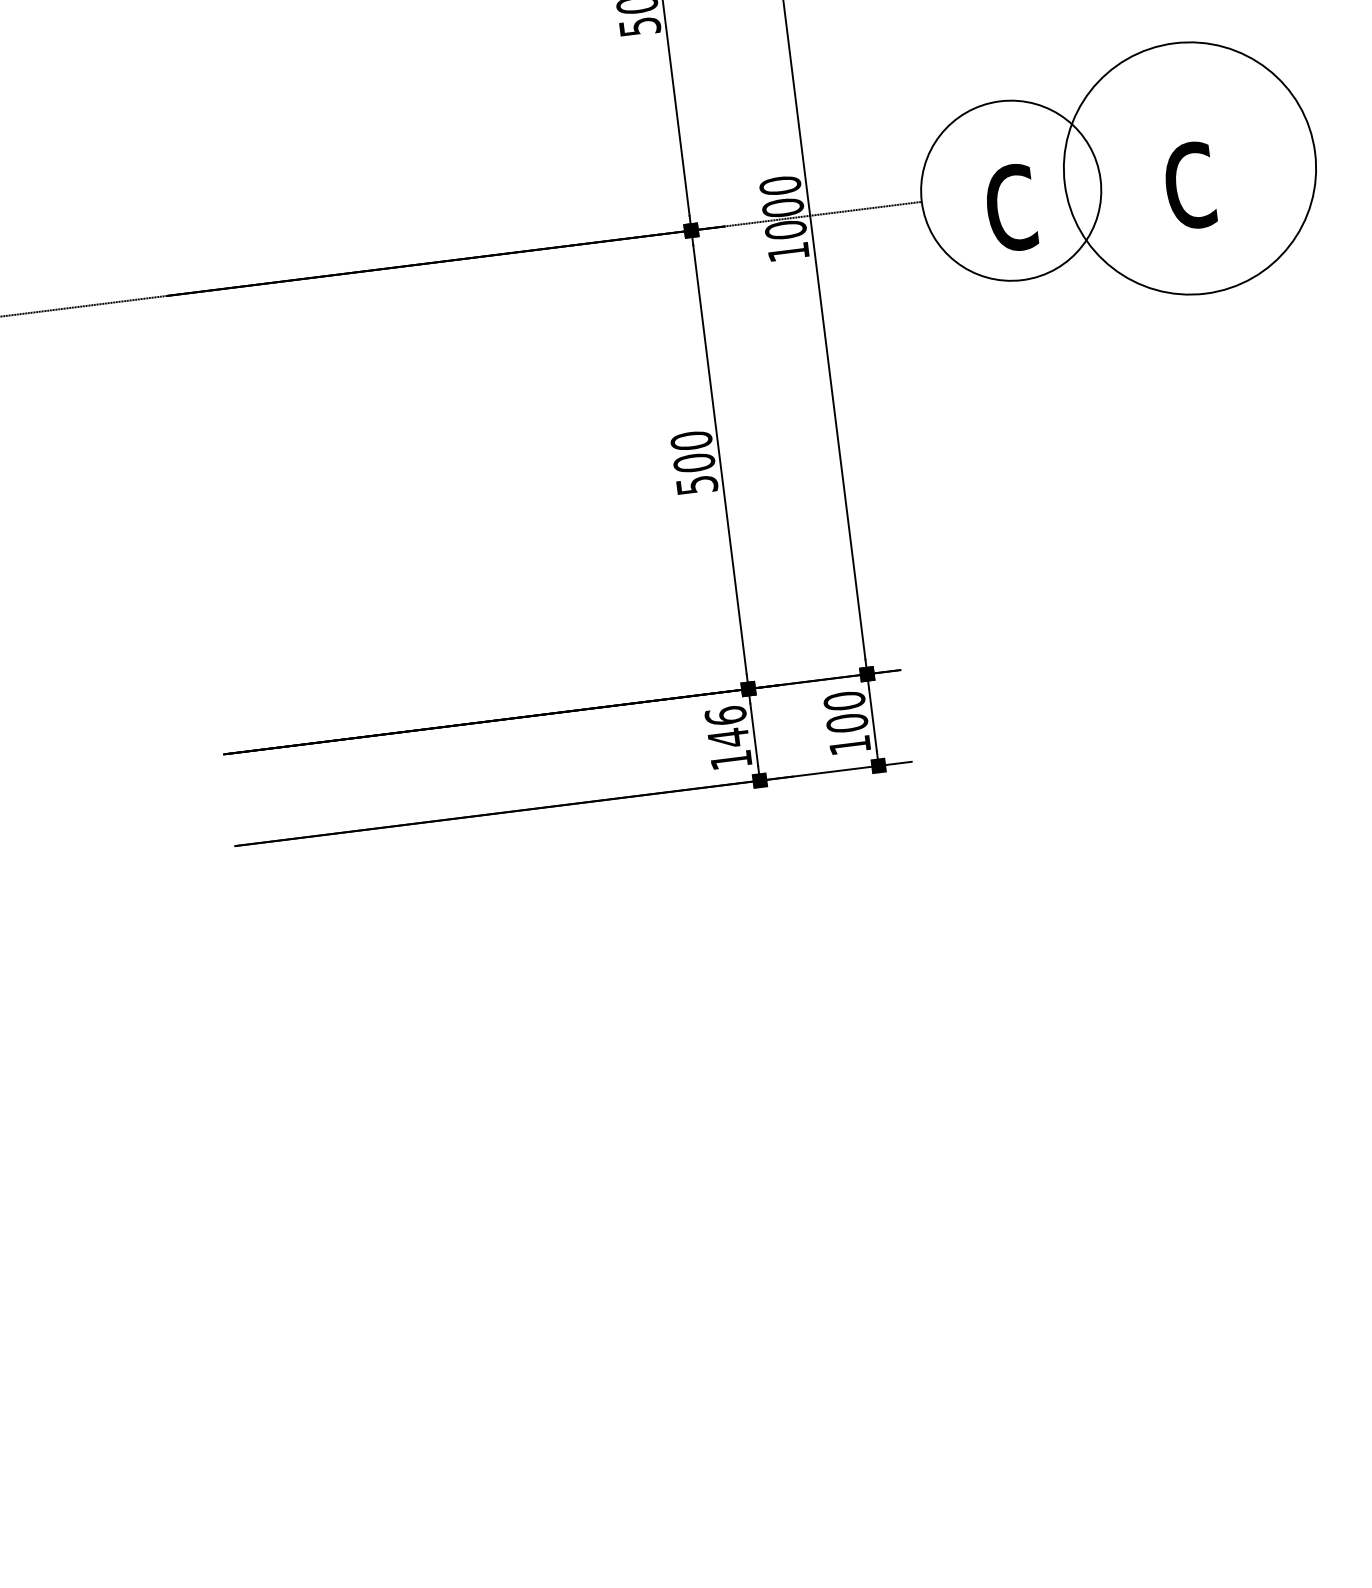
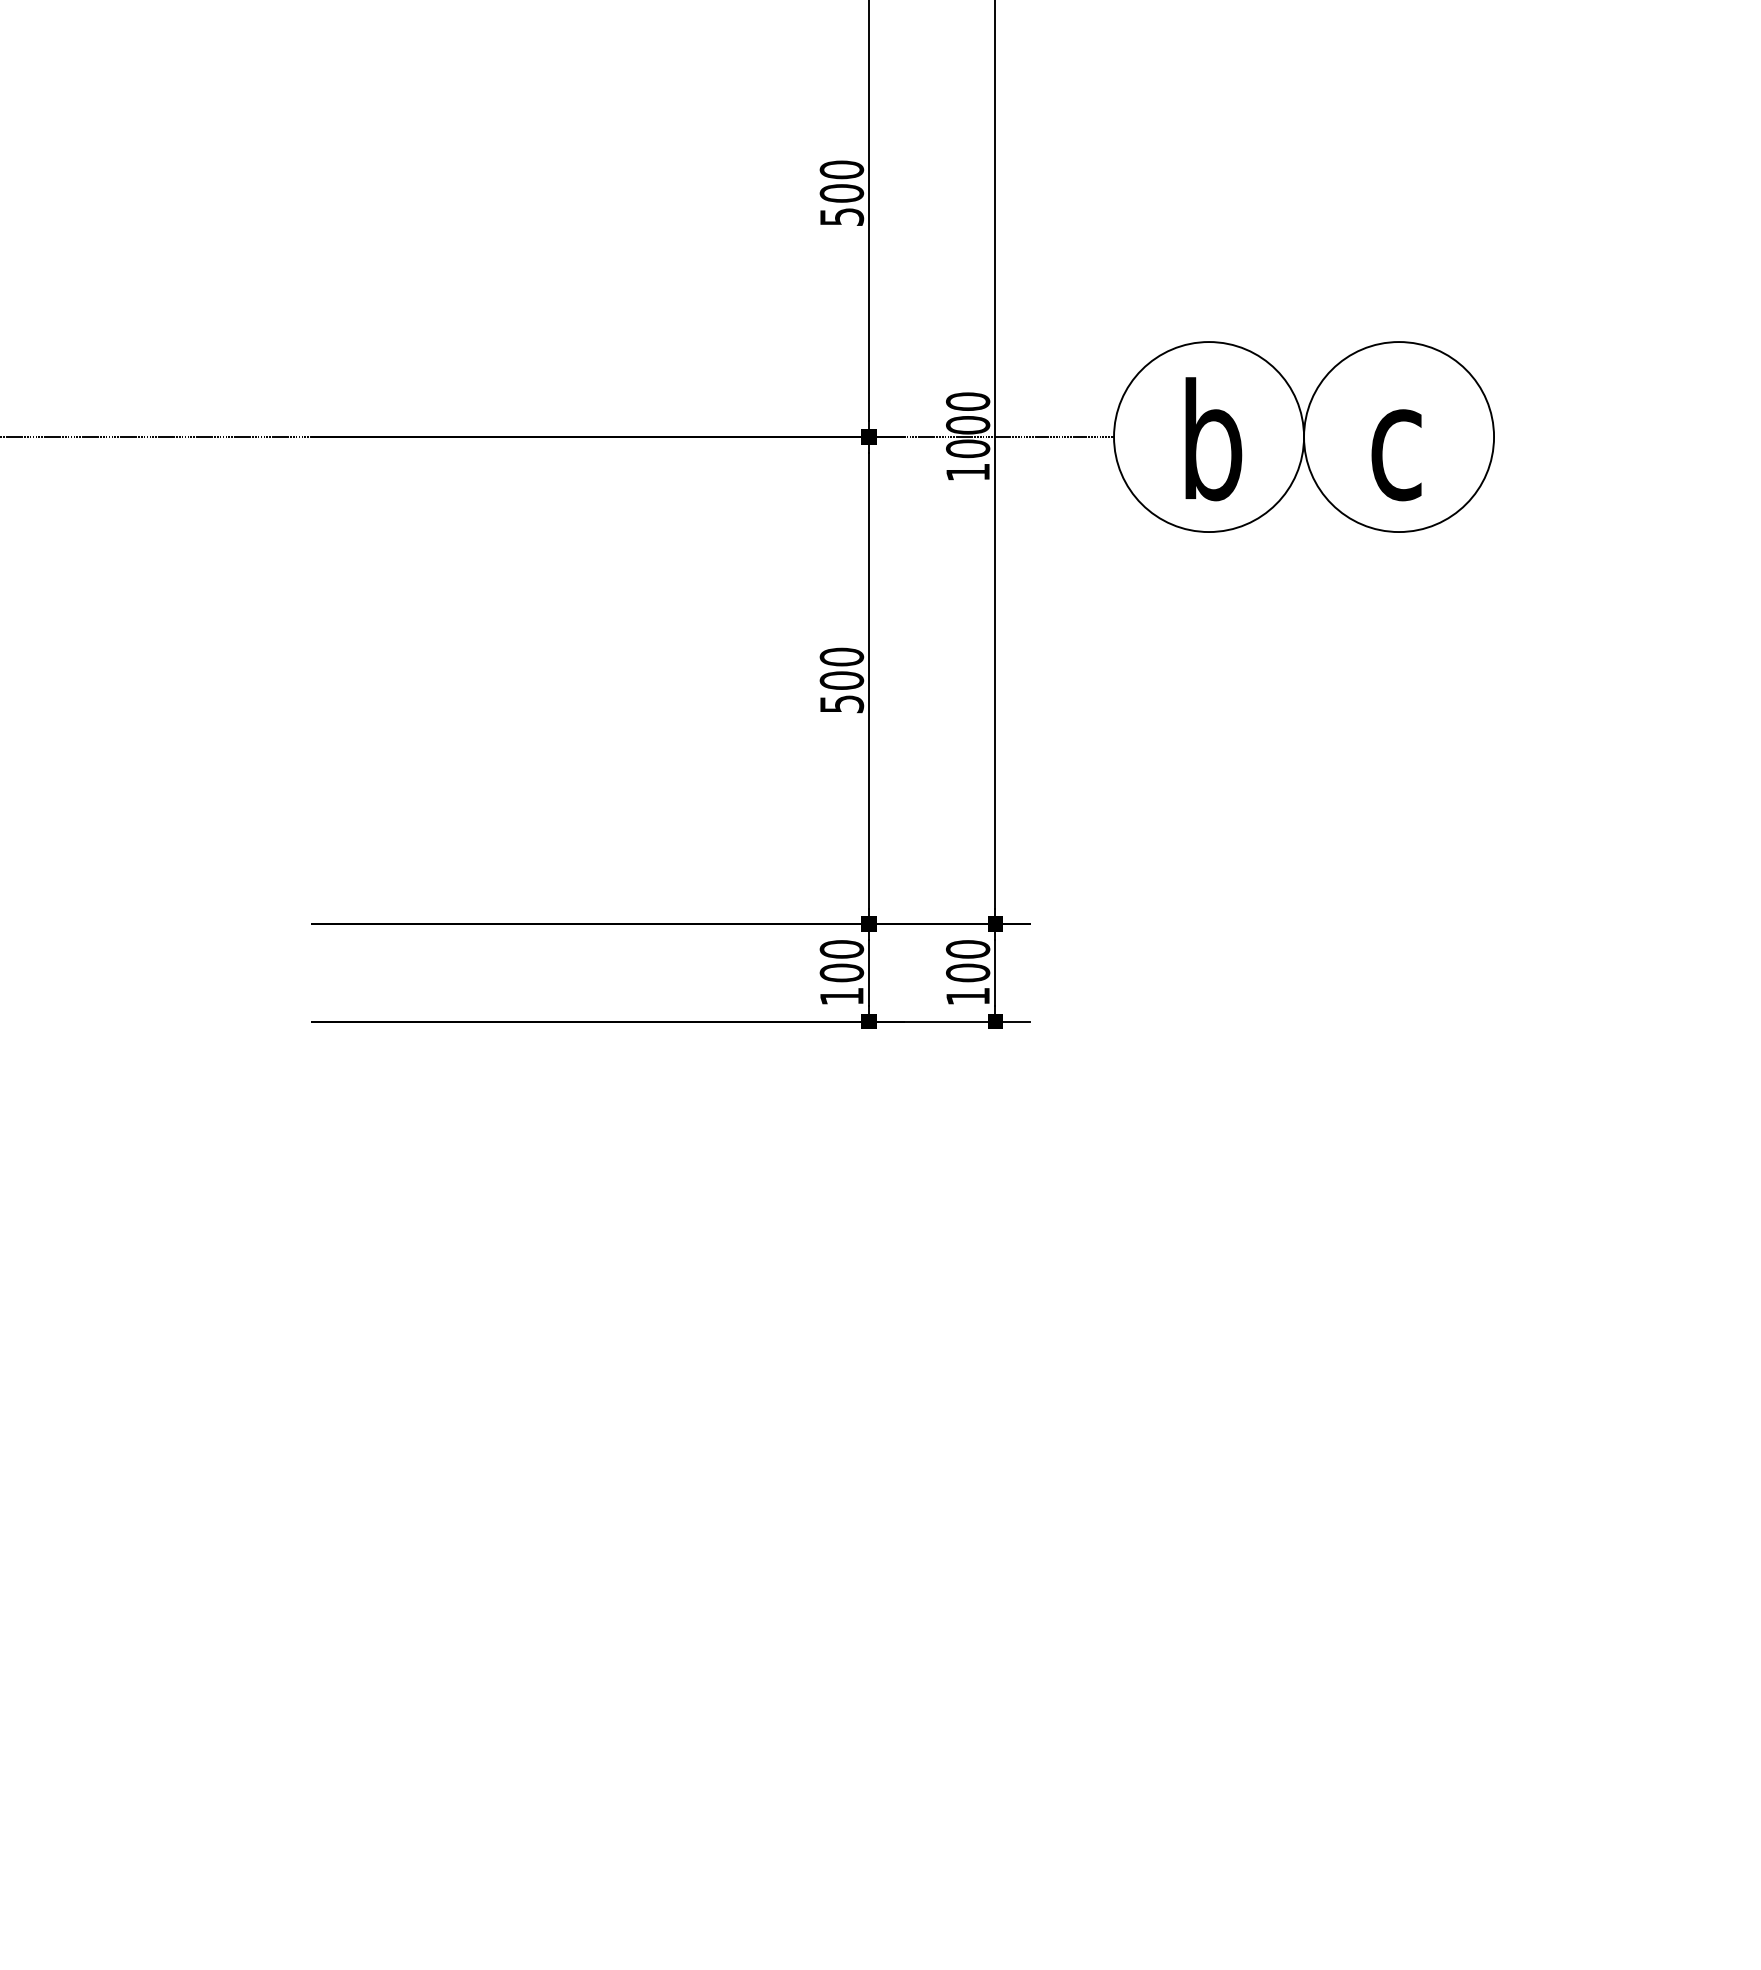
circle: (1190, 168) -> (1399, 437), size x0.71
text: (1013, 192) -> (1211, 439), c -> b
text: (726, 727) -> (841, 961), 146 -> 100

